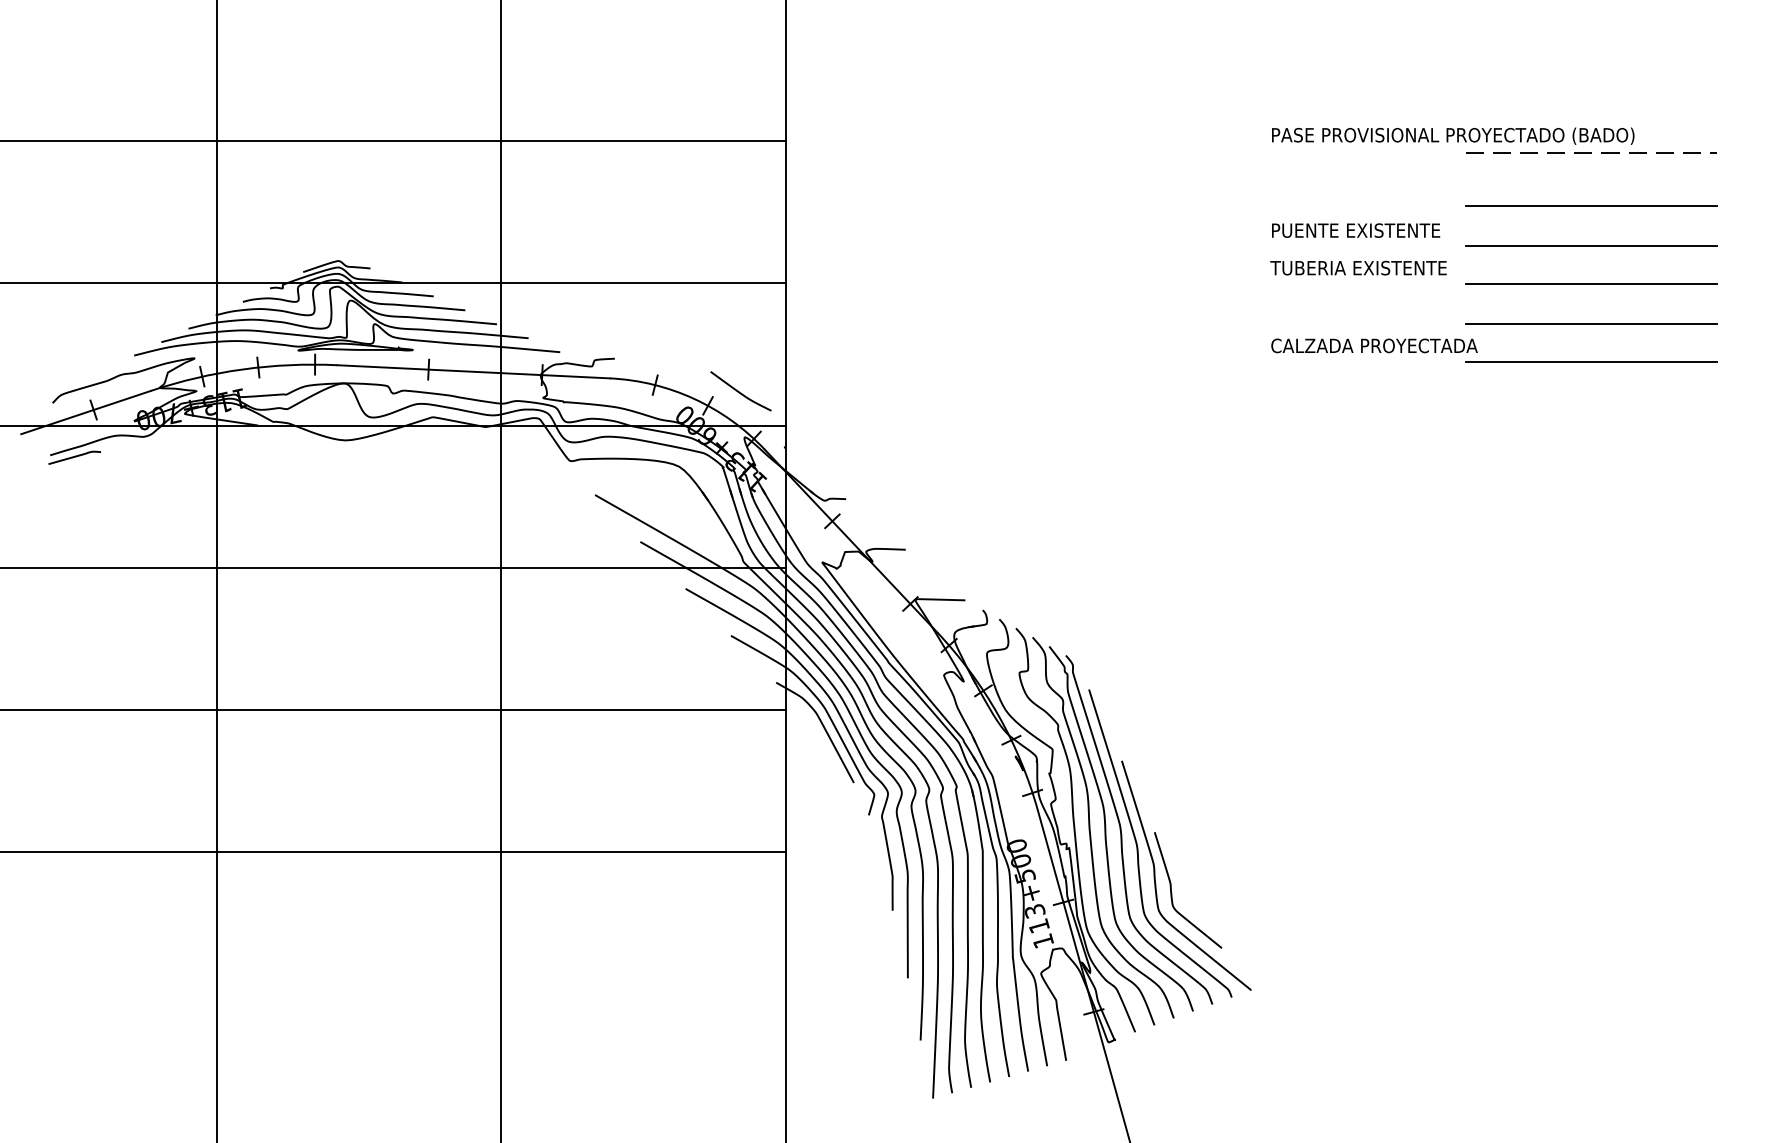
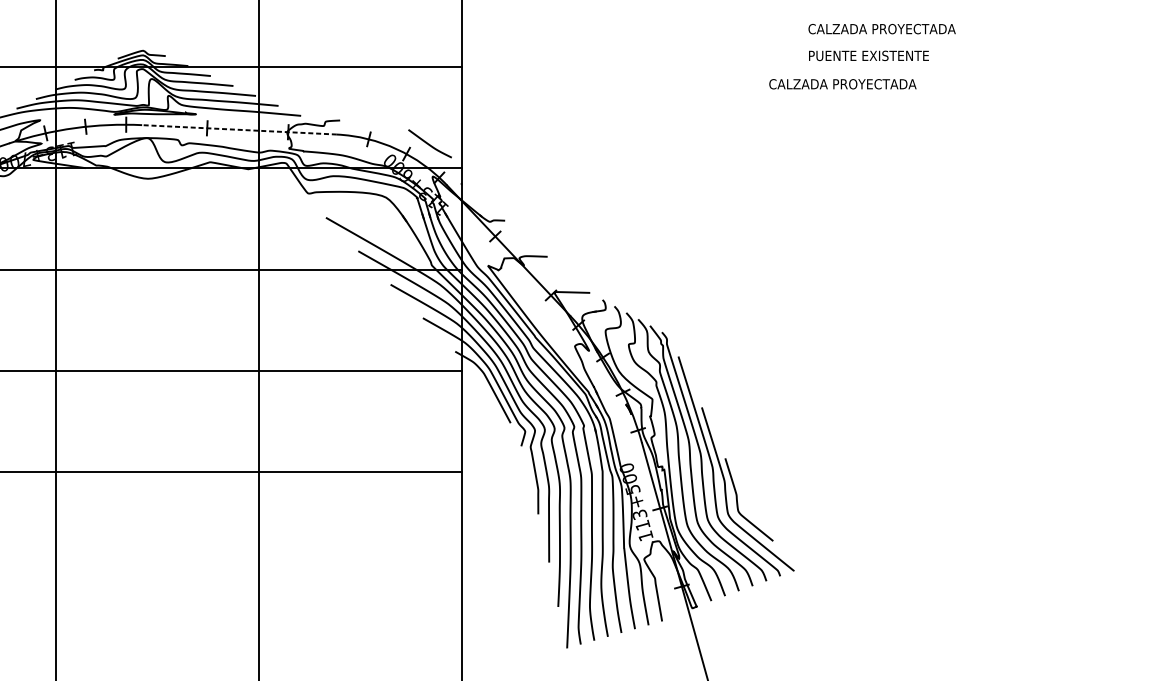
line: (1591, 206) -> (1036, 11), removed
text: (1374, 230) -> (882, 29), PUENTE EXISTENTE -> CALZADA PROYECTADA
line: (1591, 246) -> (1036, 40), removed
text: (1358, 267) -> (870, 55), TUBERIA EXISTENTE -> PUENTE EXISTENTE
line: (1591, 283) -> (1036, 66), removed
line: (1591, 324) -> (1036, 96), removed
text: (1374, 345) -> (842, 83), moved
line: (1591, 361) -> (1036, 122), removed
line: (473, 371) -> (239, 129), solid -> dashed

